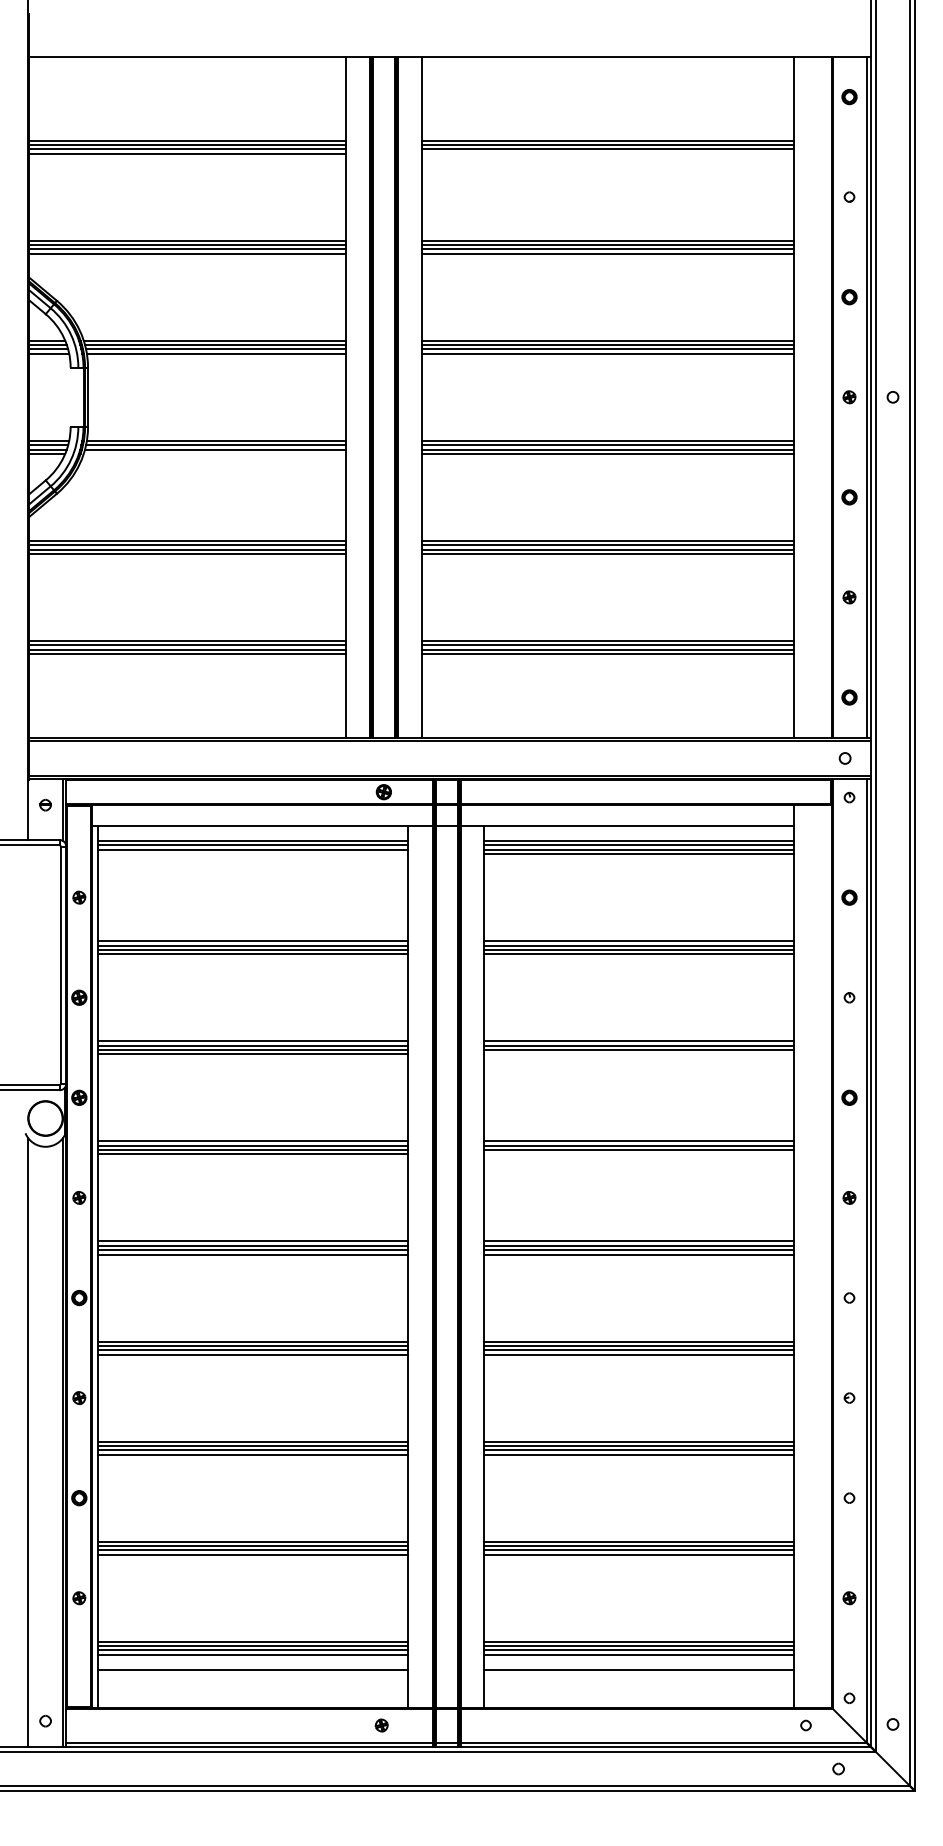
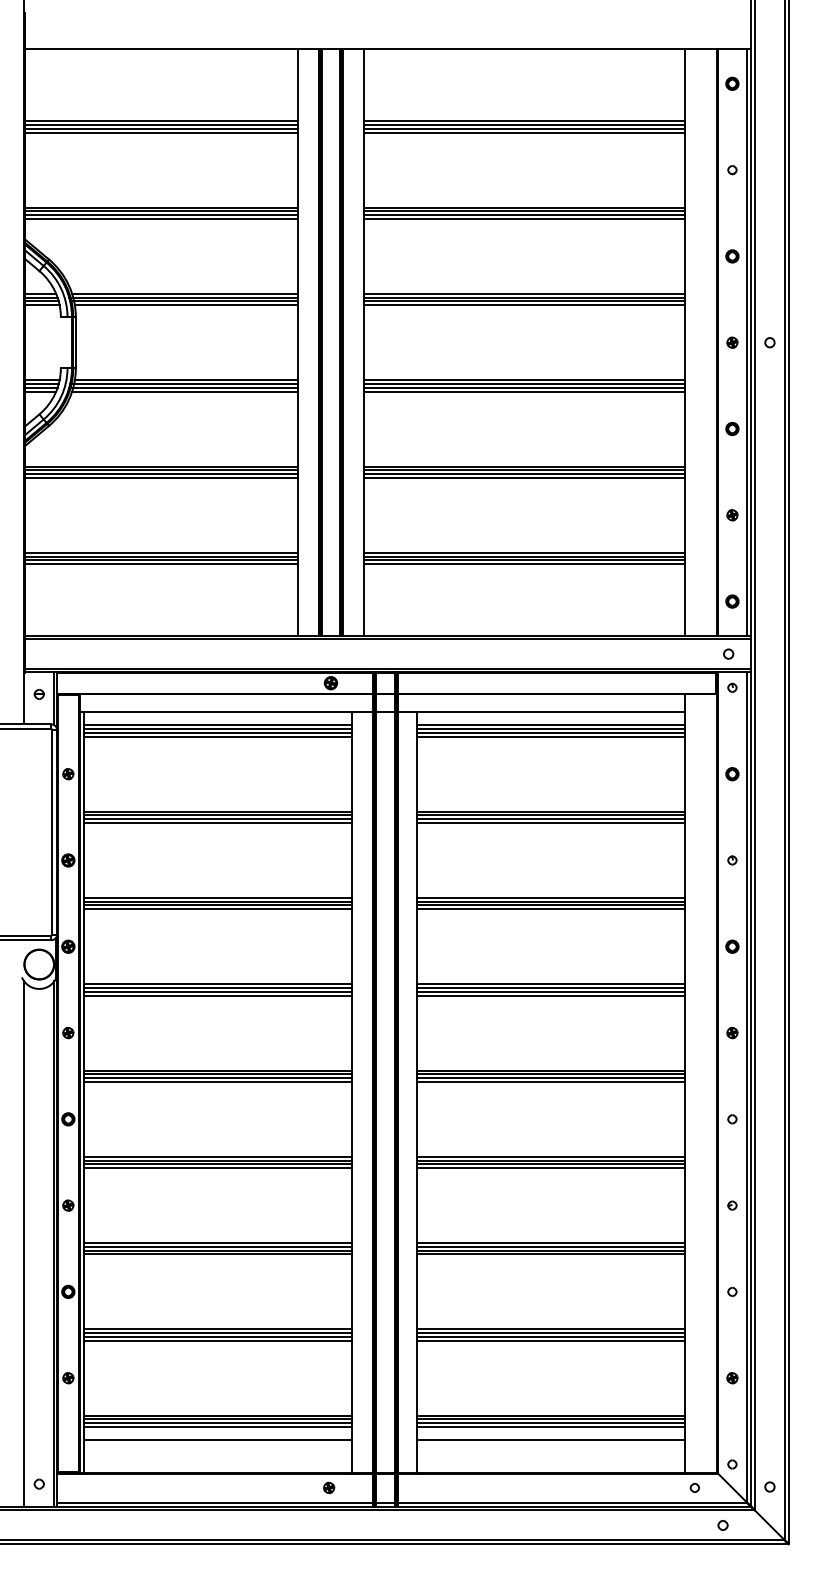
line: (607, 153) -> (523, 132), added
line: (215, 453) -> (185, 391), added
line: (252, 853) -> (217, 736), added
line: (638, 1054) -> (550, 909), added
line: (638, 1154) -> (550, 995), added

